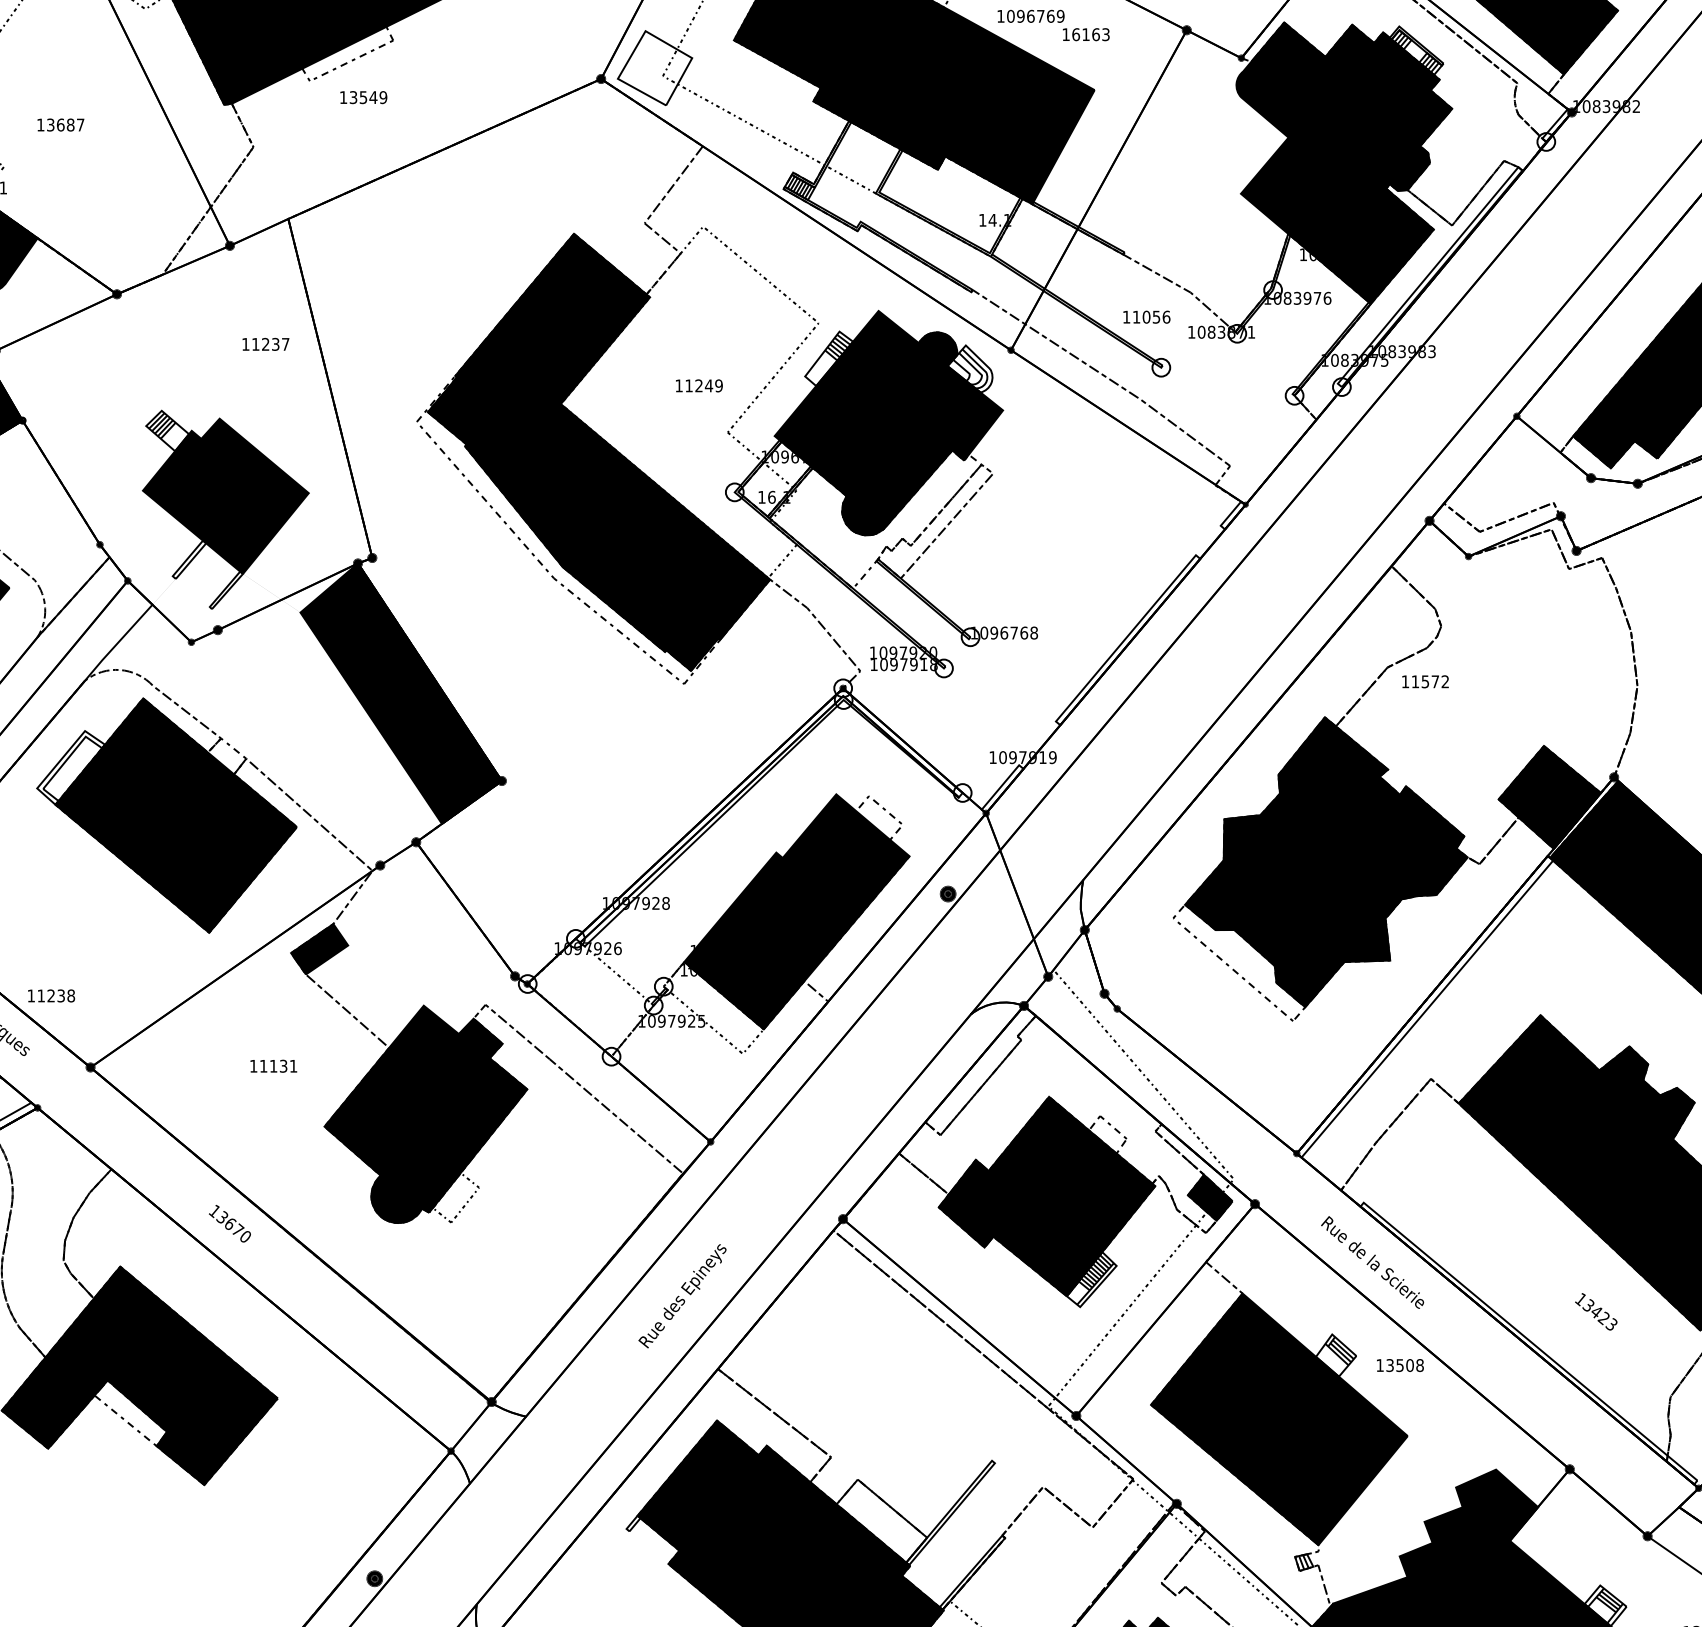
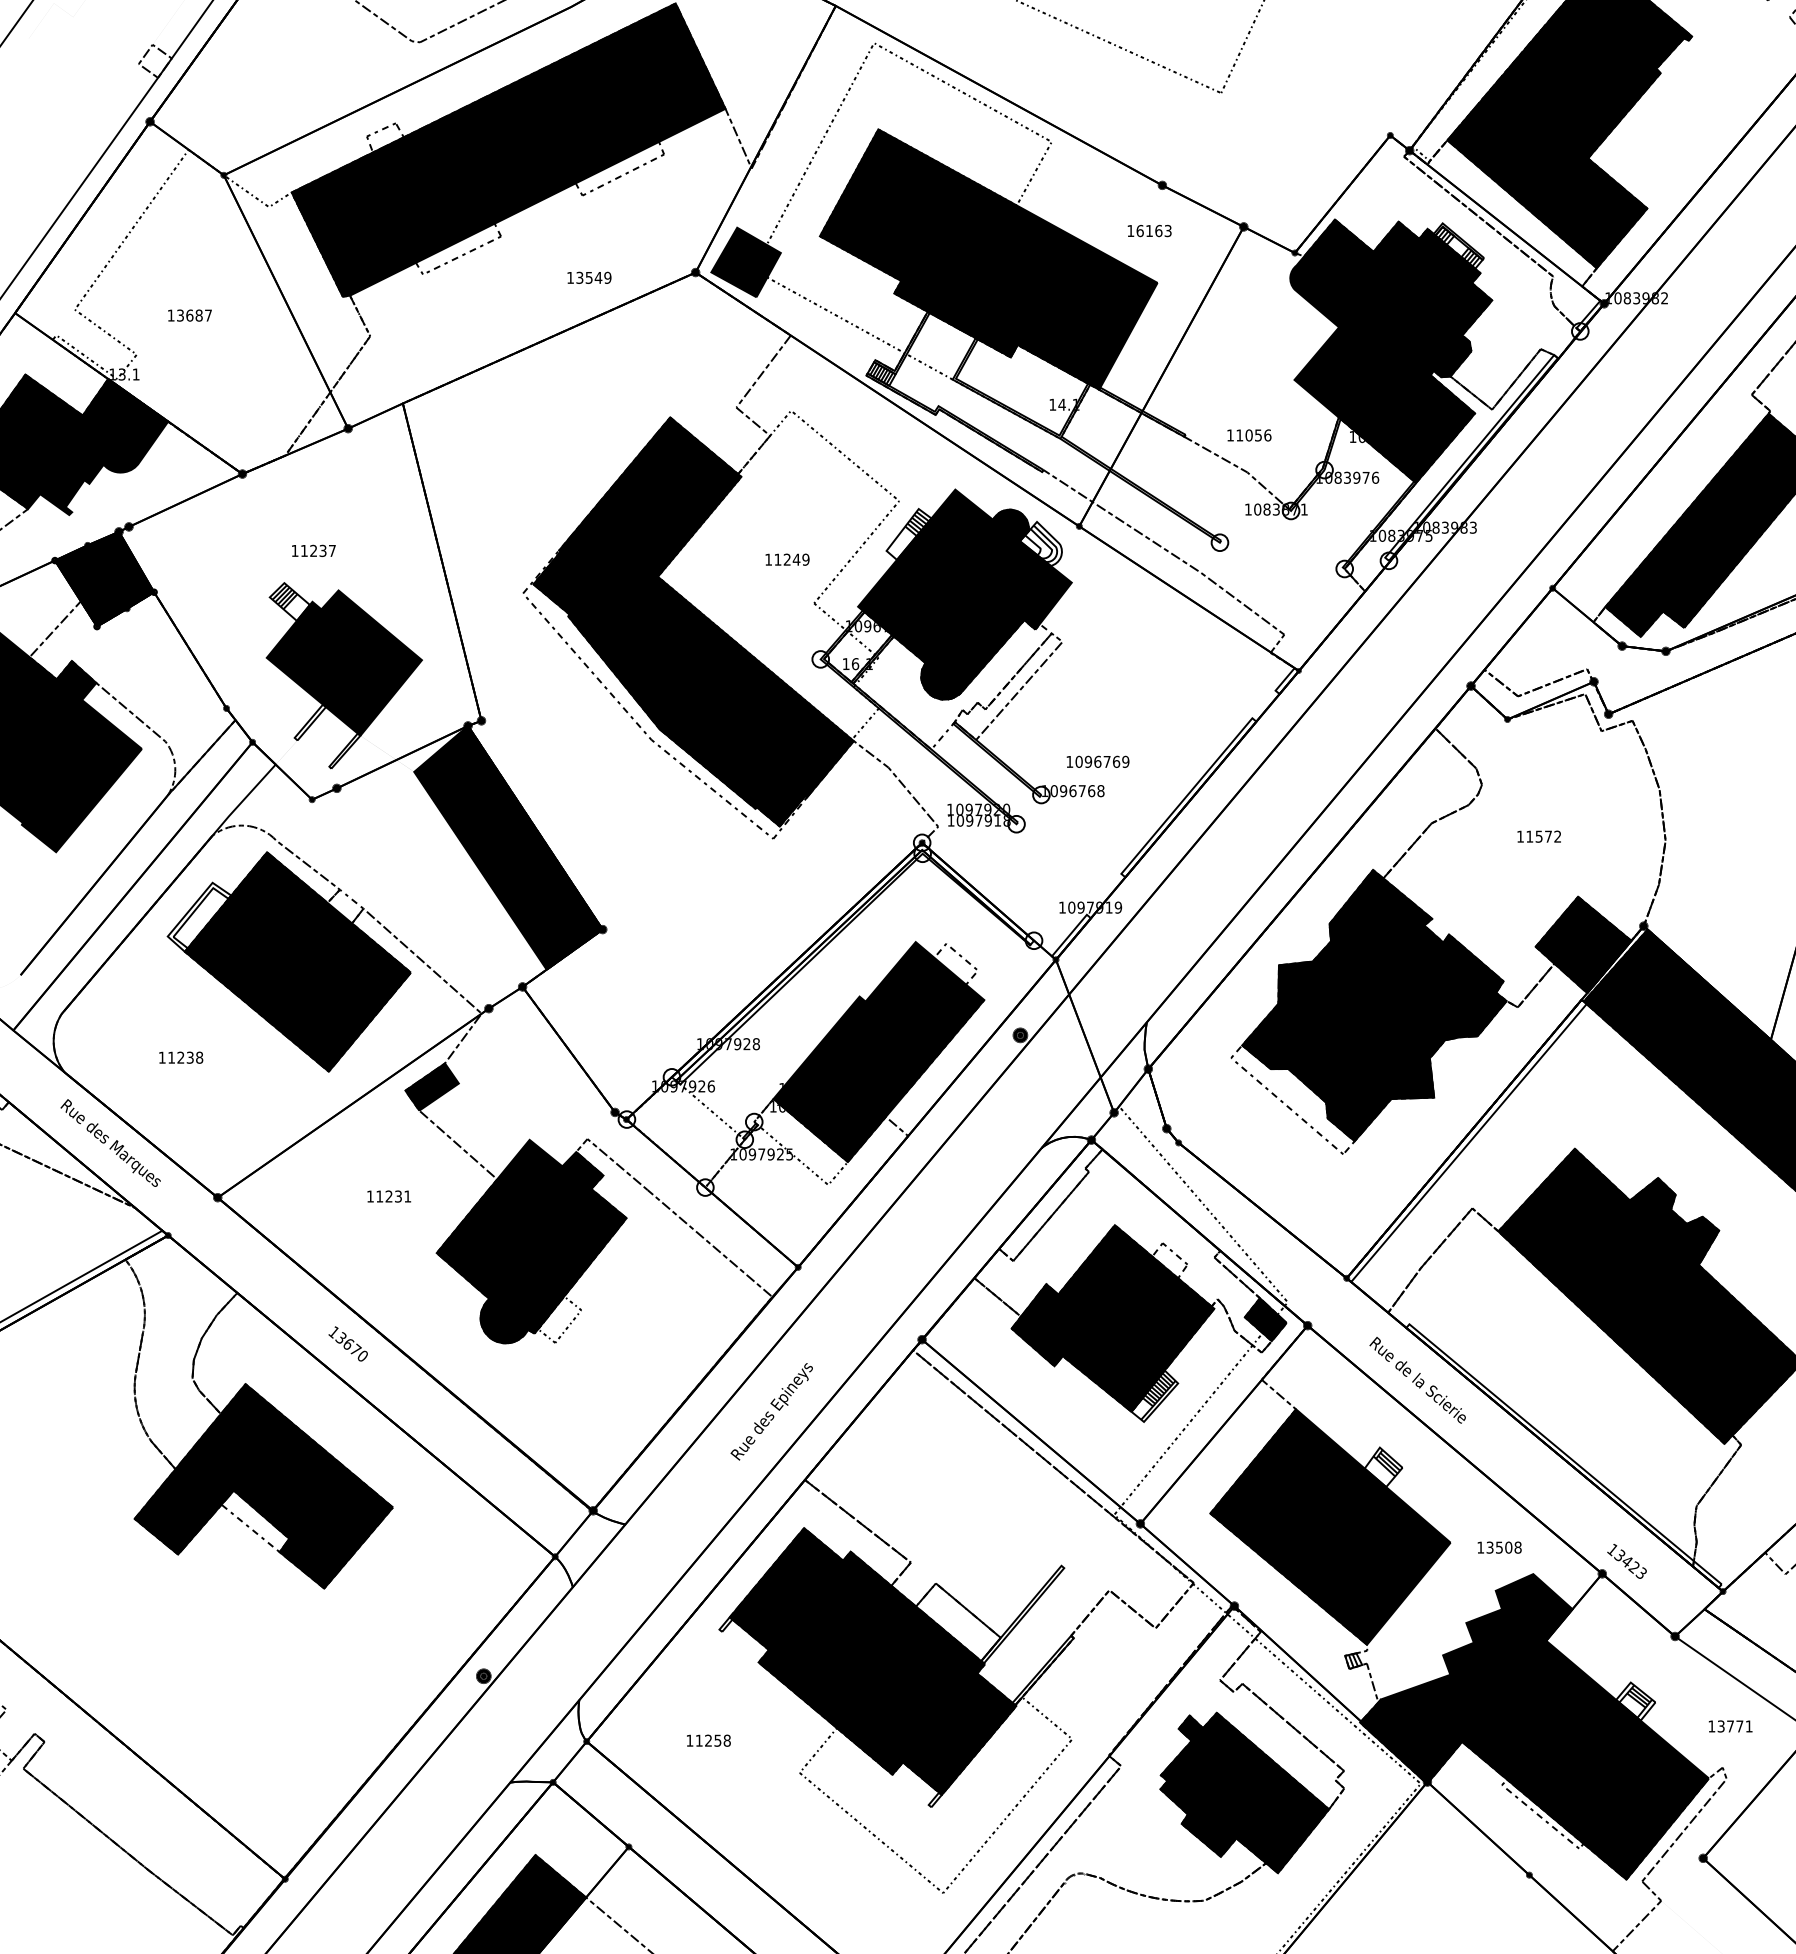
text: (1030, 15) -> (1097, 761), moved
fill: (654, 68) -> (745, 262), added
text: (363, 97) -> (589, 277), moved
text: (1146, 317) -> (1249, 435), moved
text: (265, 343) -> (313, 550), moved
text: (1424, 681) -> (1538, 836), moved
text: (51, 995) -> (181, 1057), moved
text: (272, 1066) -> (388, 1196), 11131 -> 11231
text: (1595, 1311) -> (1626, 1561), moved
text: (1400, 1365) -> (1499, 1547), moved

